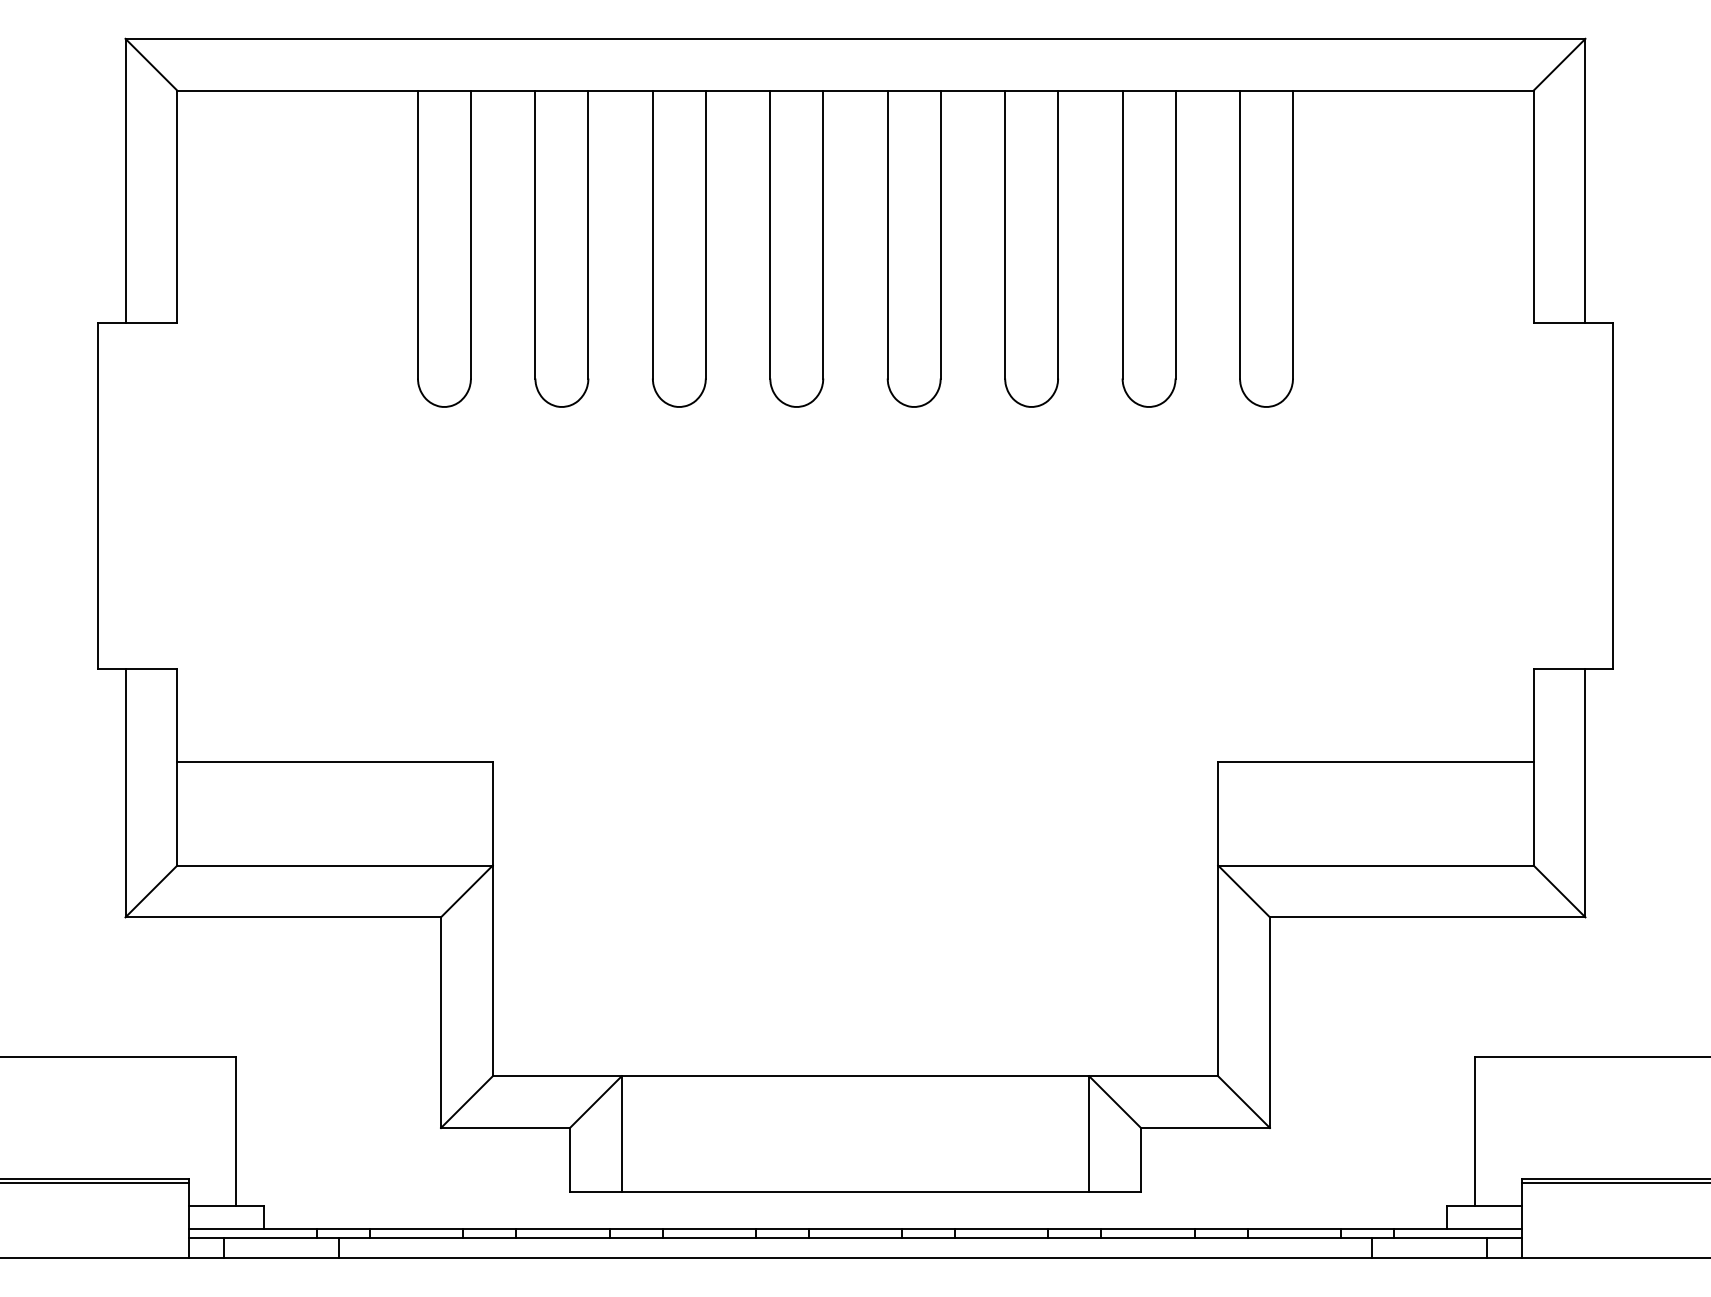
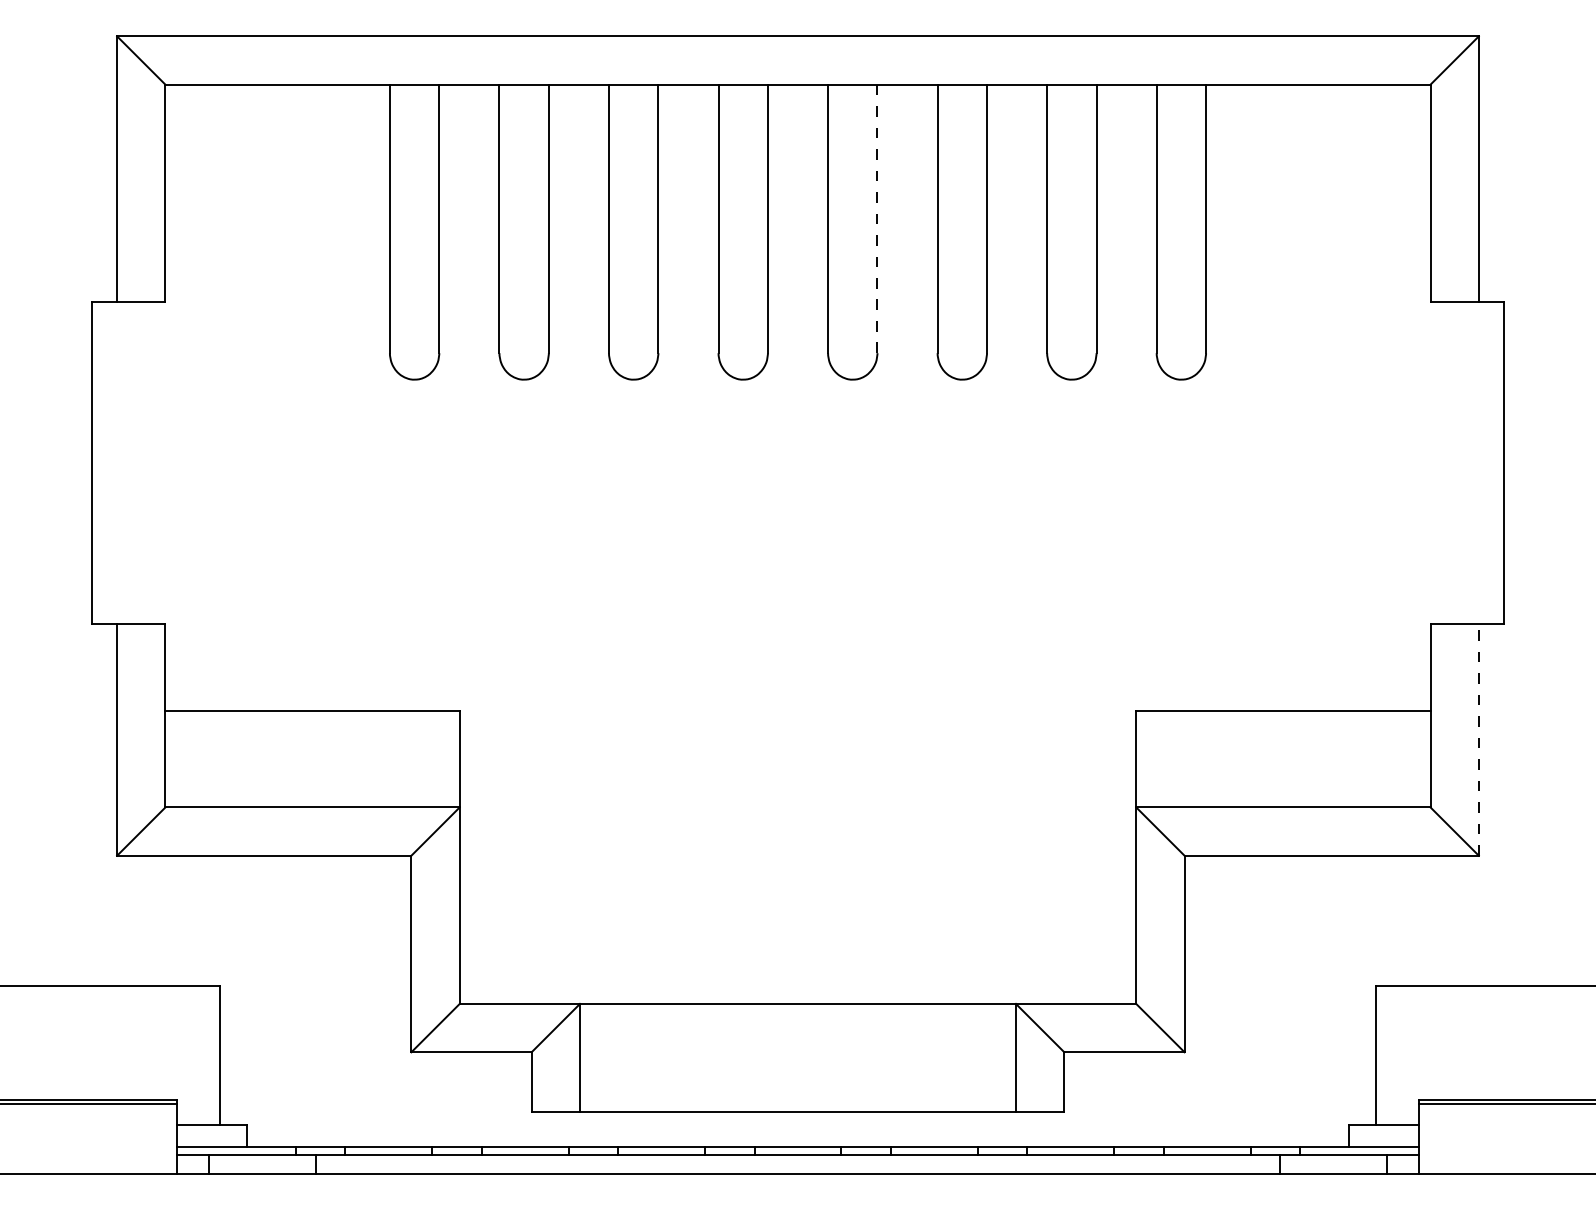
line: (940, 235) -> (877, 219), solid -> dashed
line: (1585, 792) -> (1478, 739), solid -> dashed

